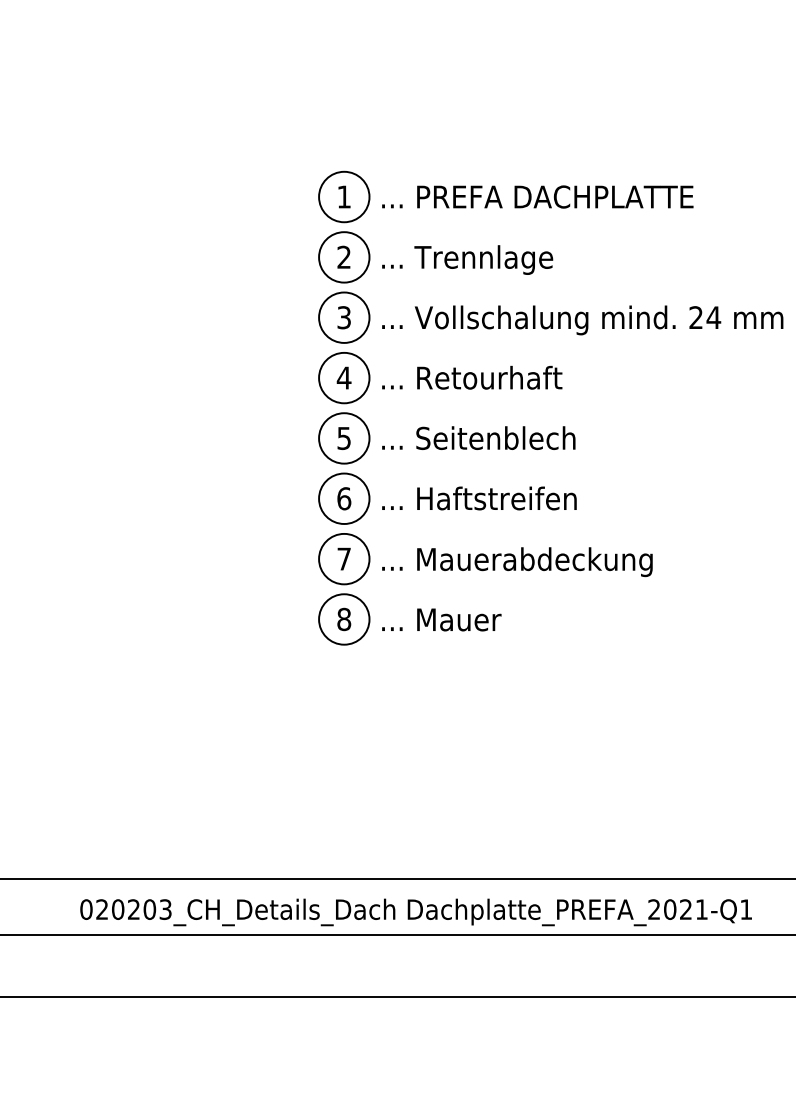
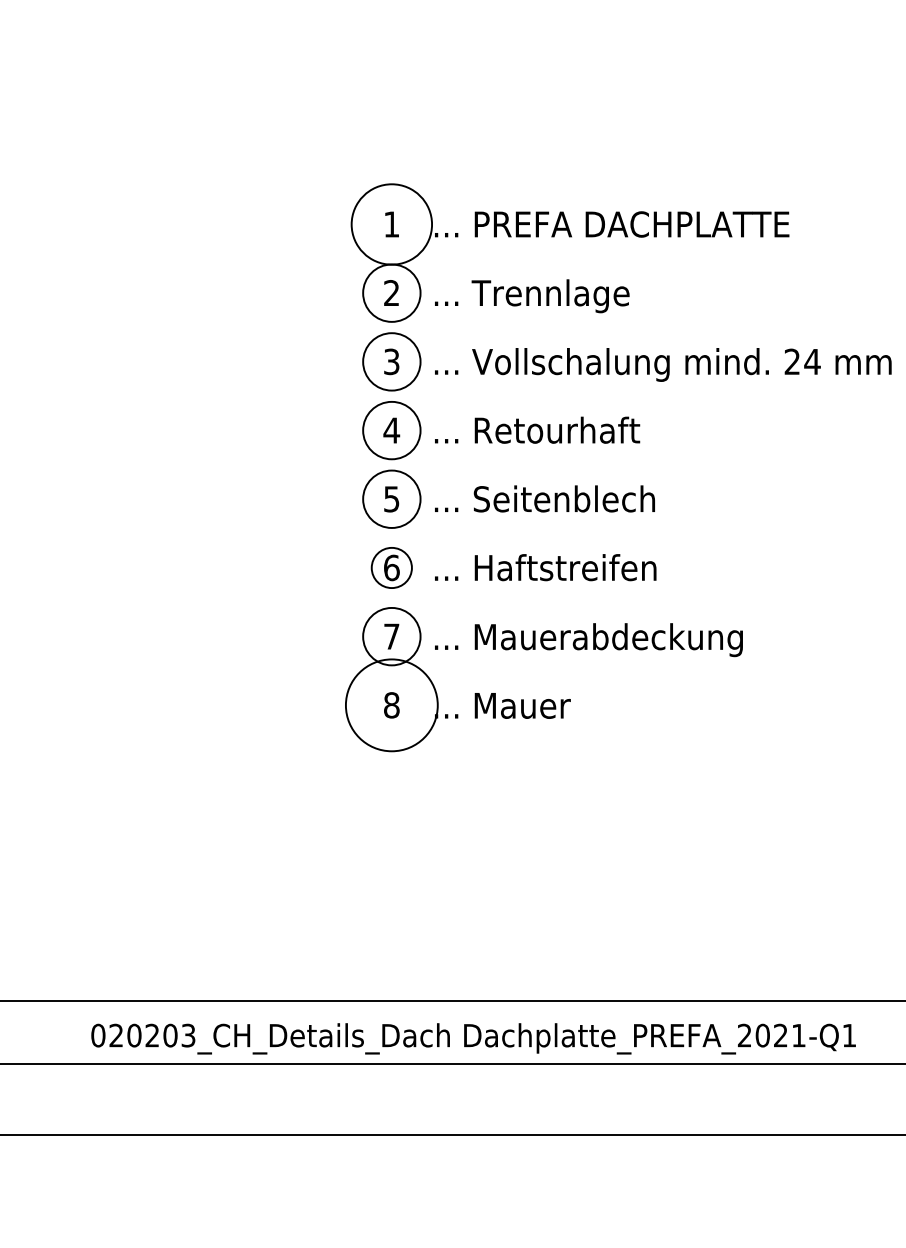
circle: (344, 196) -> (392, 223), size x1.4
circle: (344, 498) -> (392, 567), size x0.7
circle: (344, 619) -> (392, 705), size x1.6

